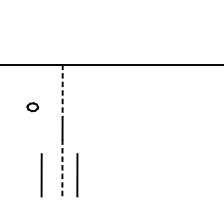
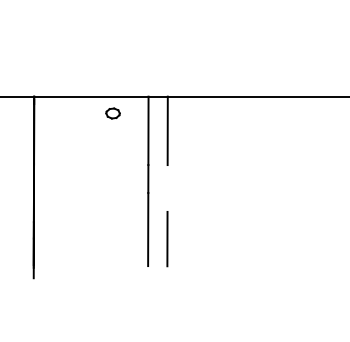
line: (77, 90) -> (167, 130), added
line: (62, 91) -> (148, 131), dashed -> solid
part: (32, 107) -> (112, 113), moved
line: (62, 167) -> (148, 229), dashed -> solid
line: (41, 175) -> (121, 239), removed

